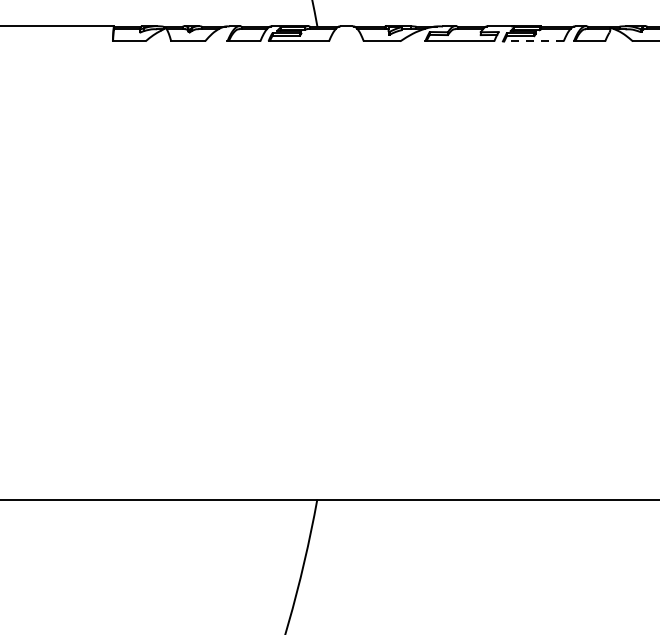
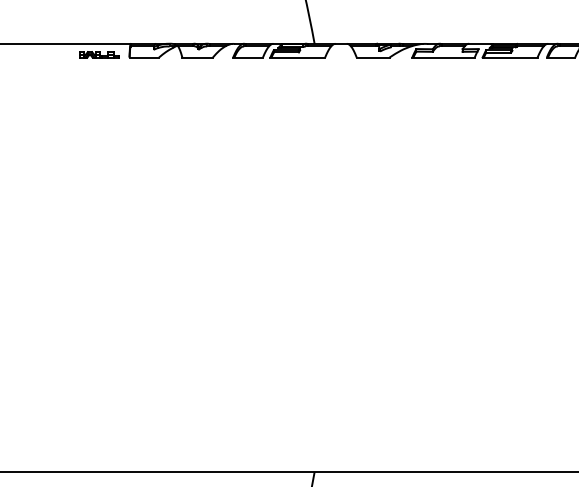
part: (79, 38) -> (99, 54), added
line: (532, 41) -> (509, 57), dashed -> solid

